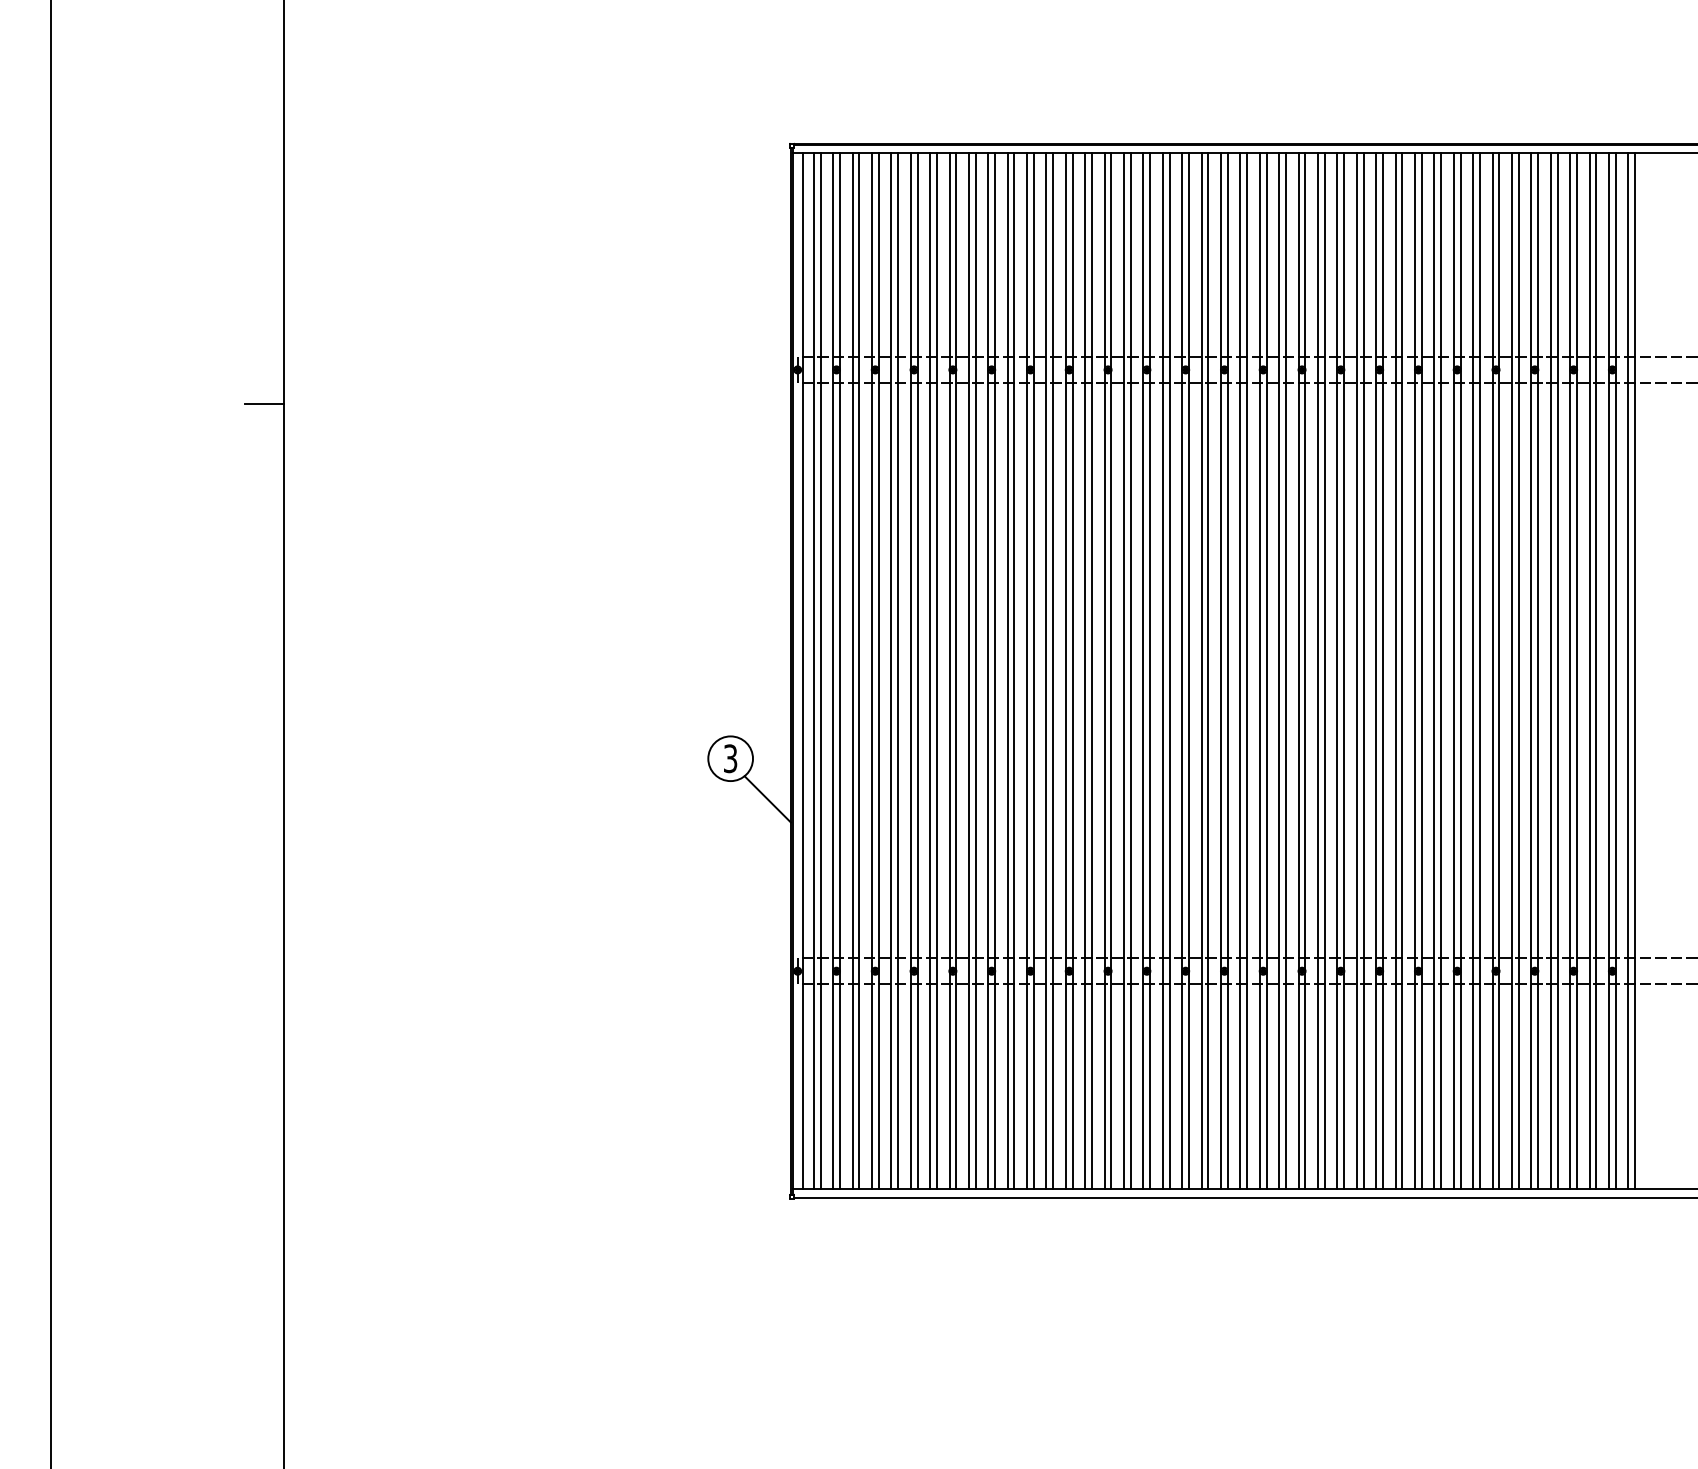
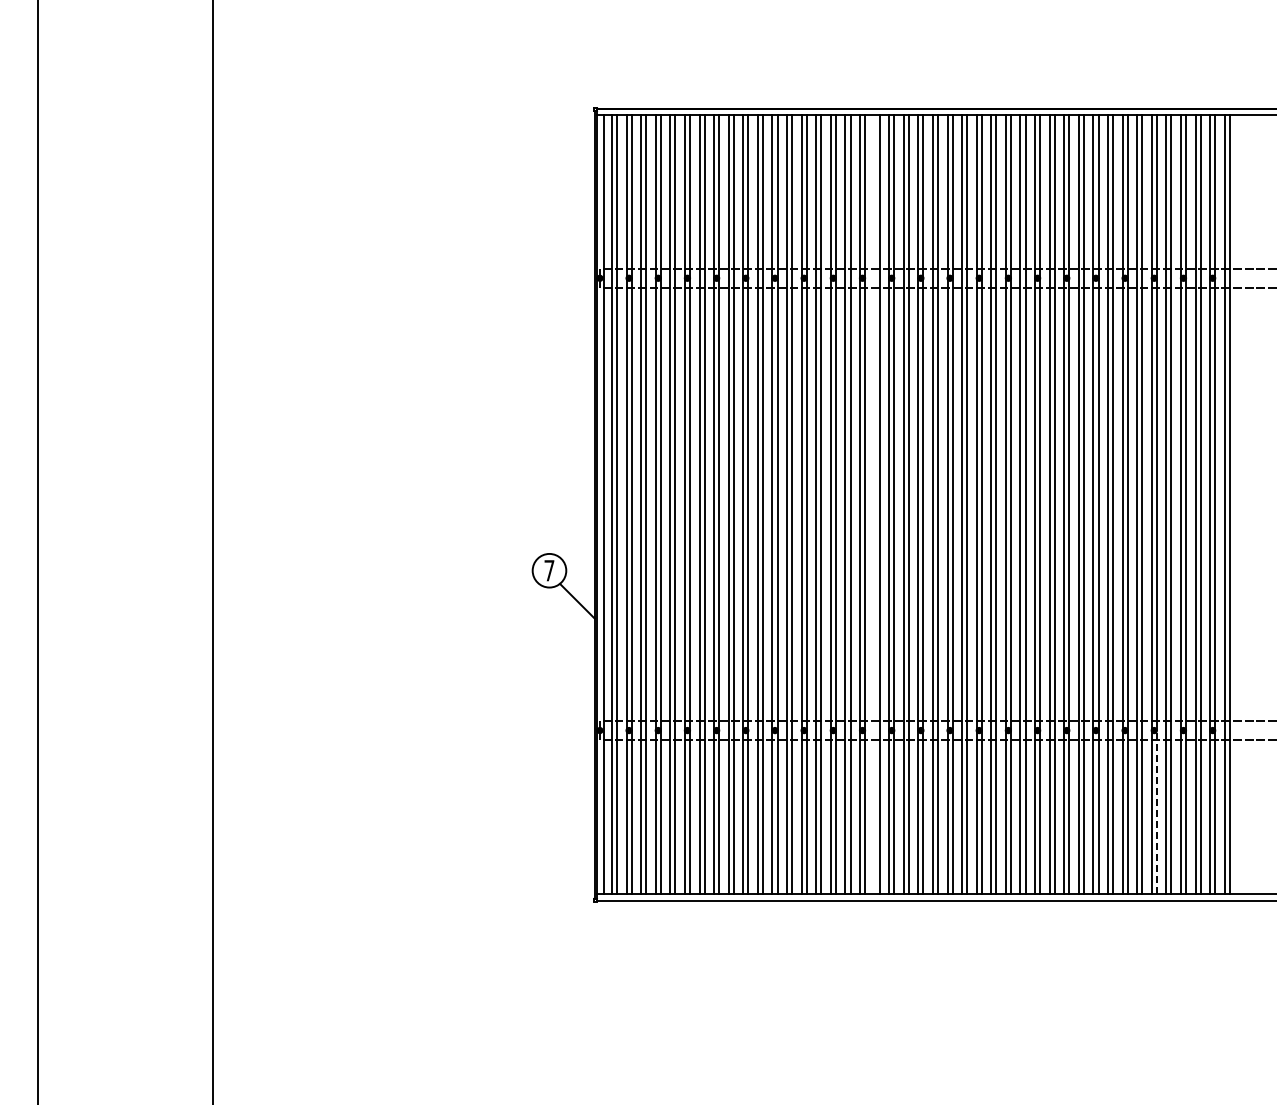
line: (263, 403) -> (198, 303), removed
line: (1162, 670) -> (874, 504), removed
text: (730, 758) -> (549, 570), 3 -> 7
line: (1537, 1080) -> (1156, 812), solid -> dashed

